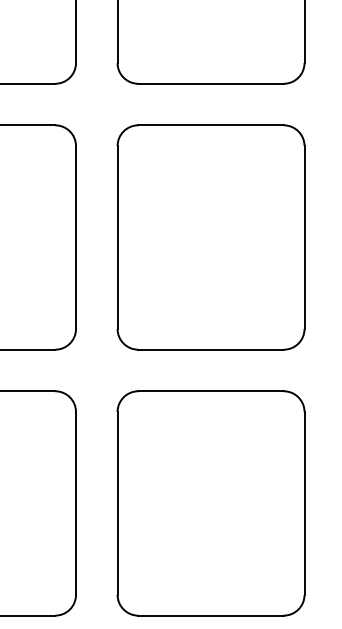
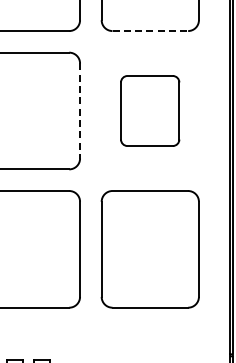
line: (211, 84) -> (150, 31), solid -> dashed
part: (209, 236) -> (149, 110), size x0.6
line: (76, 238) -> (80, 111), solid -> dashed

